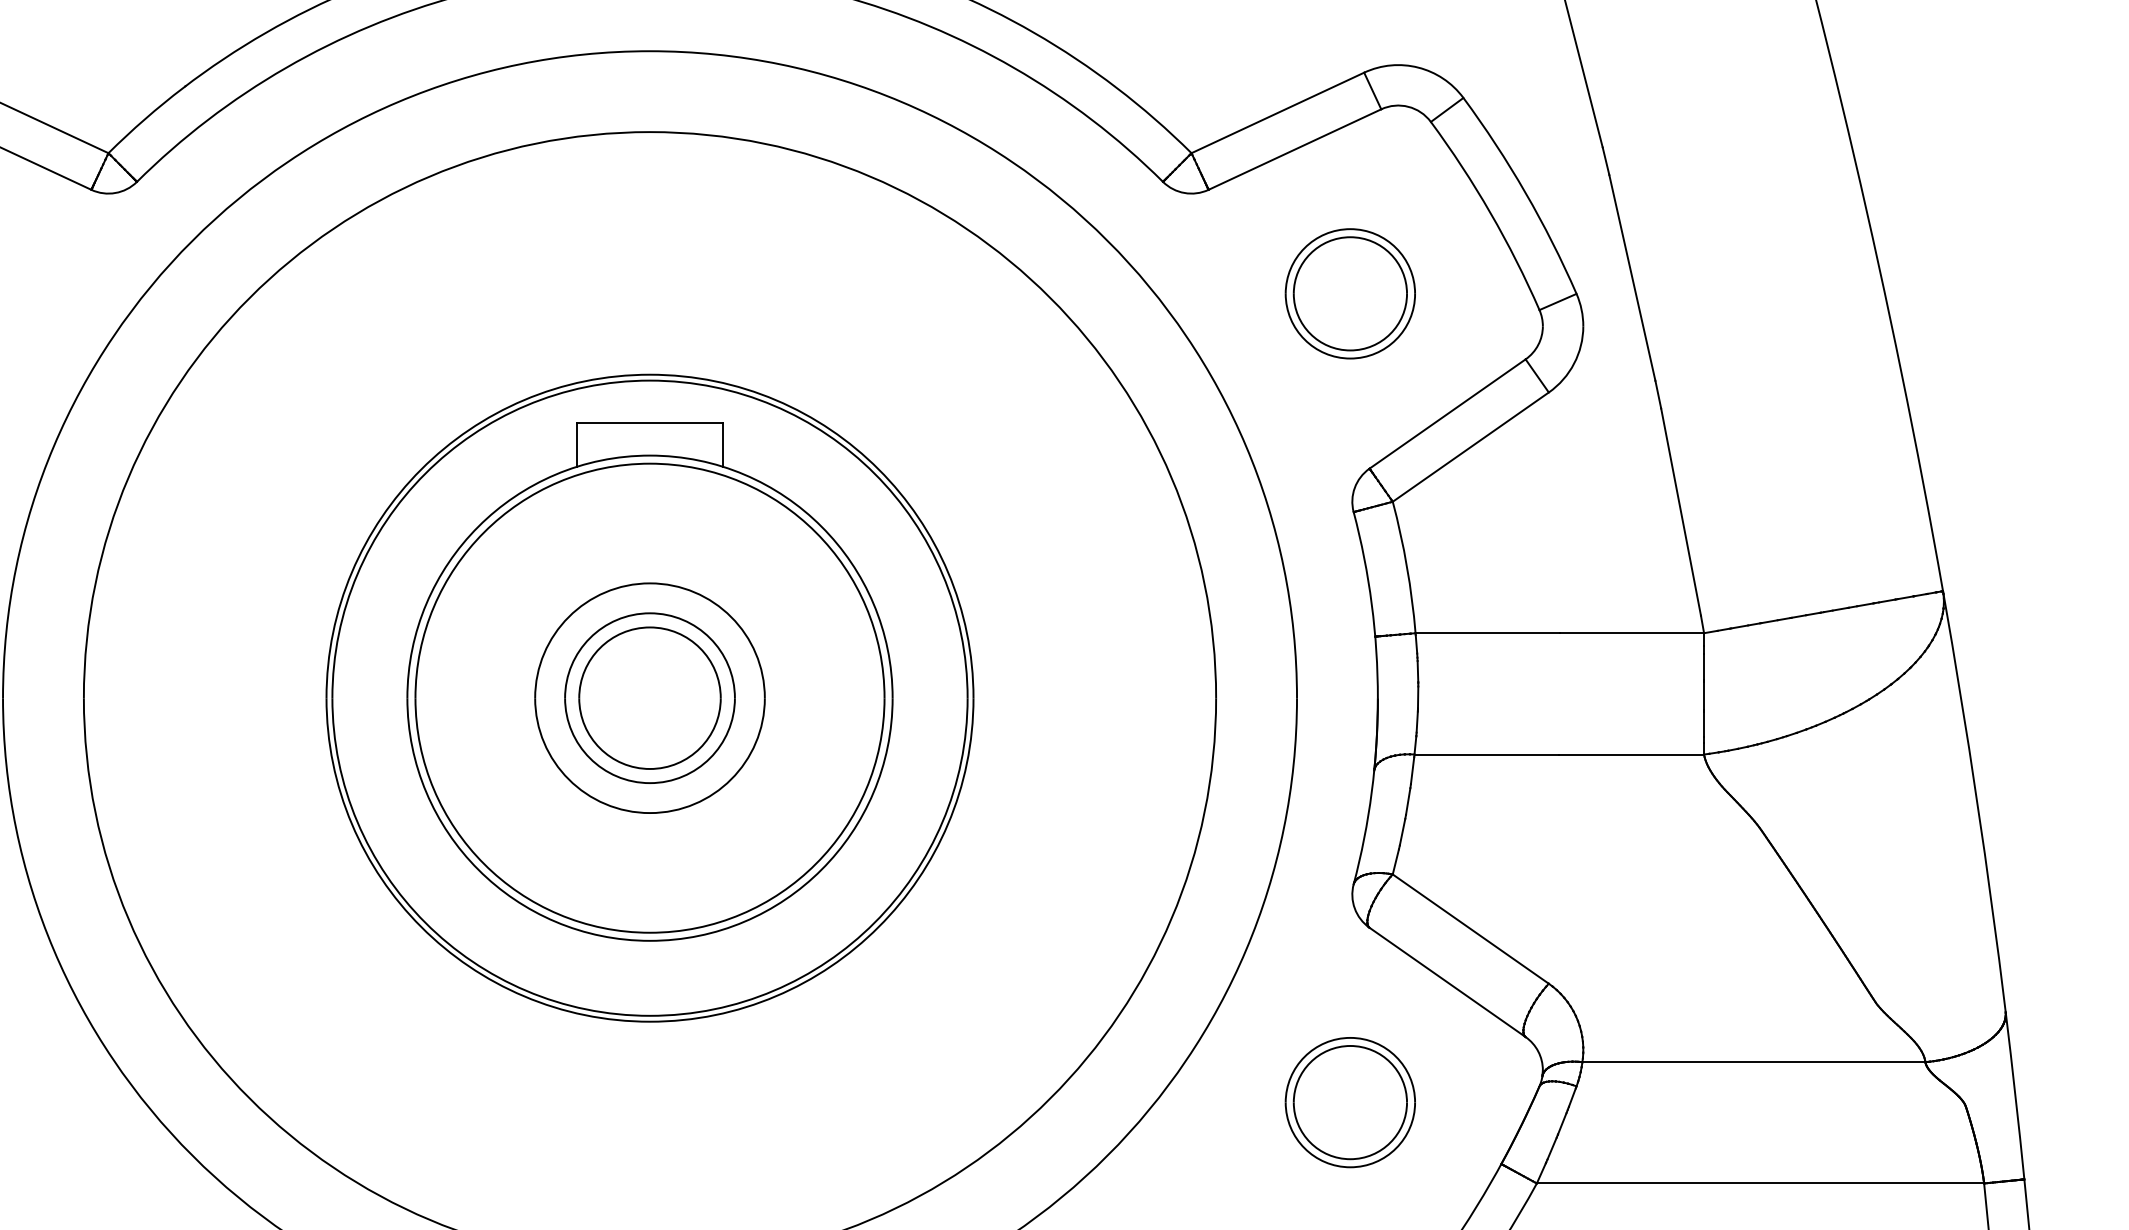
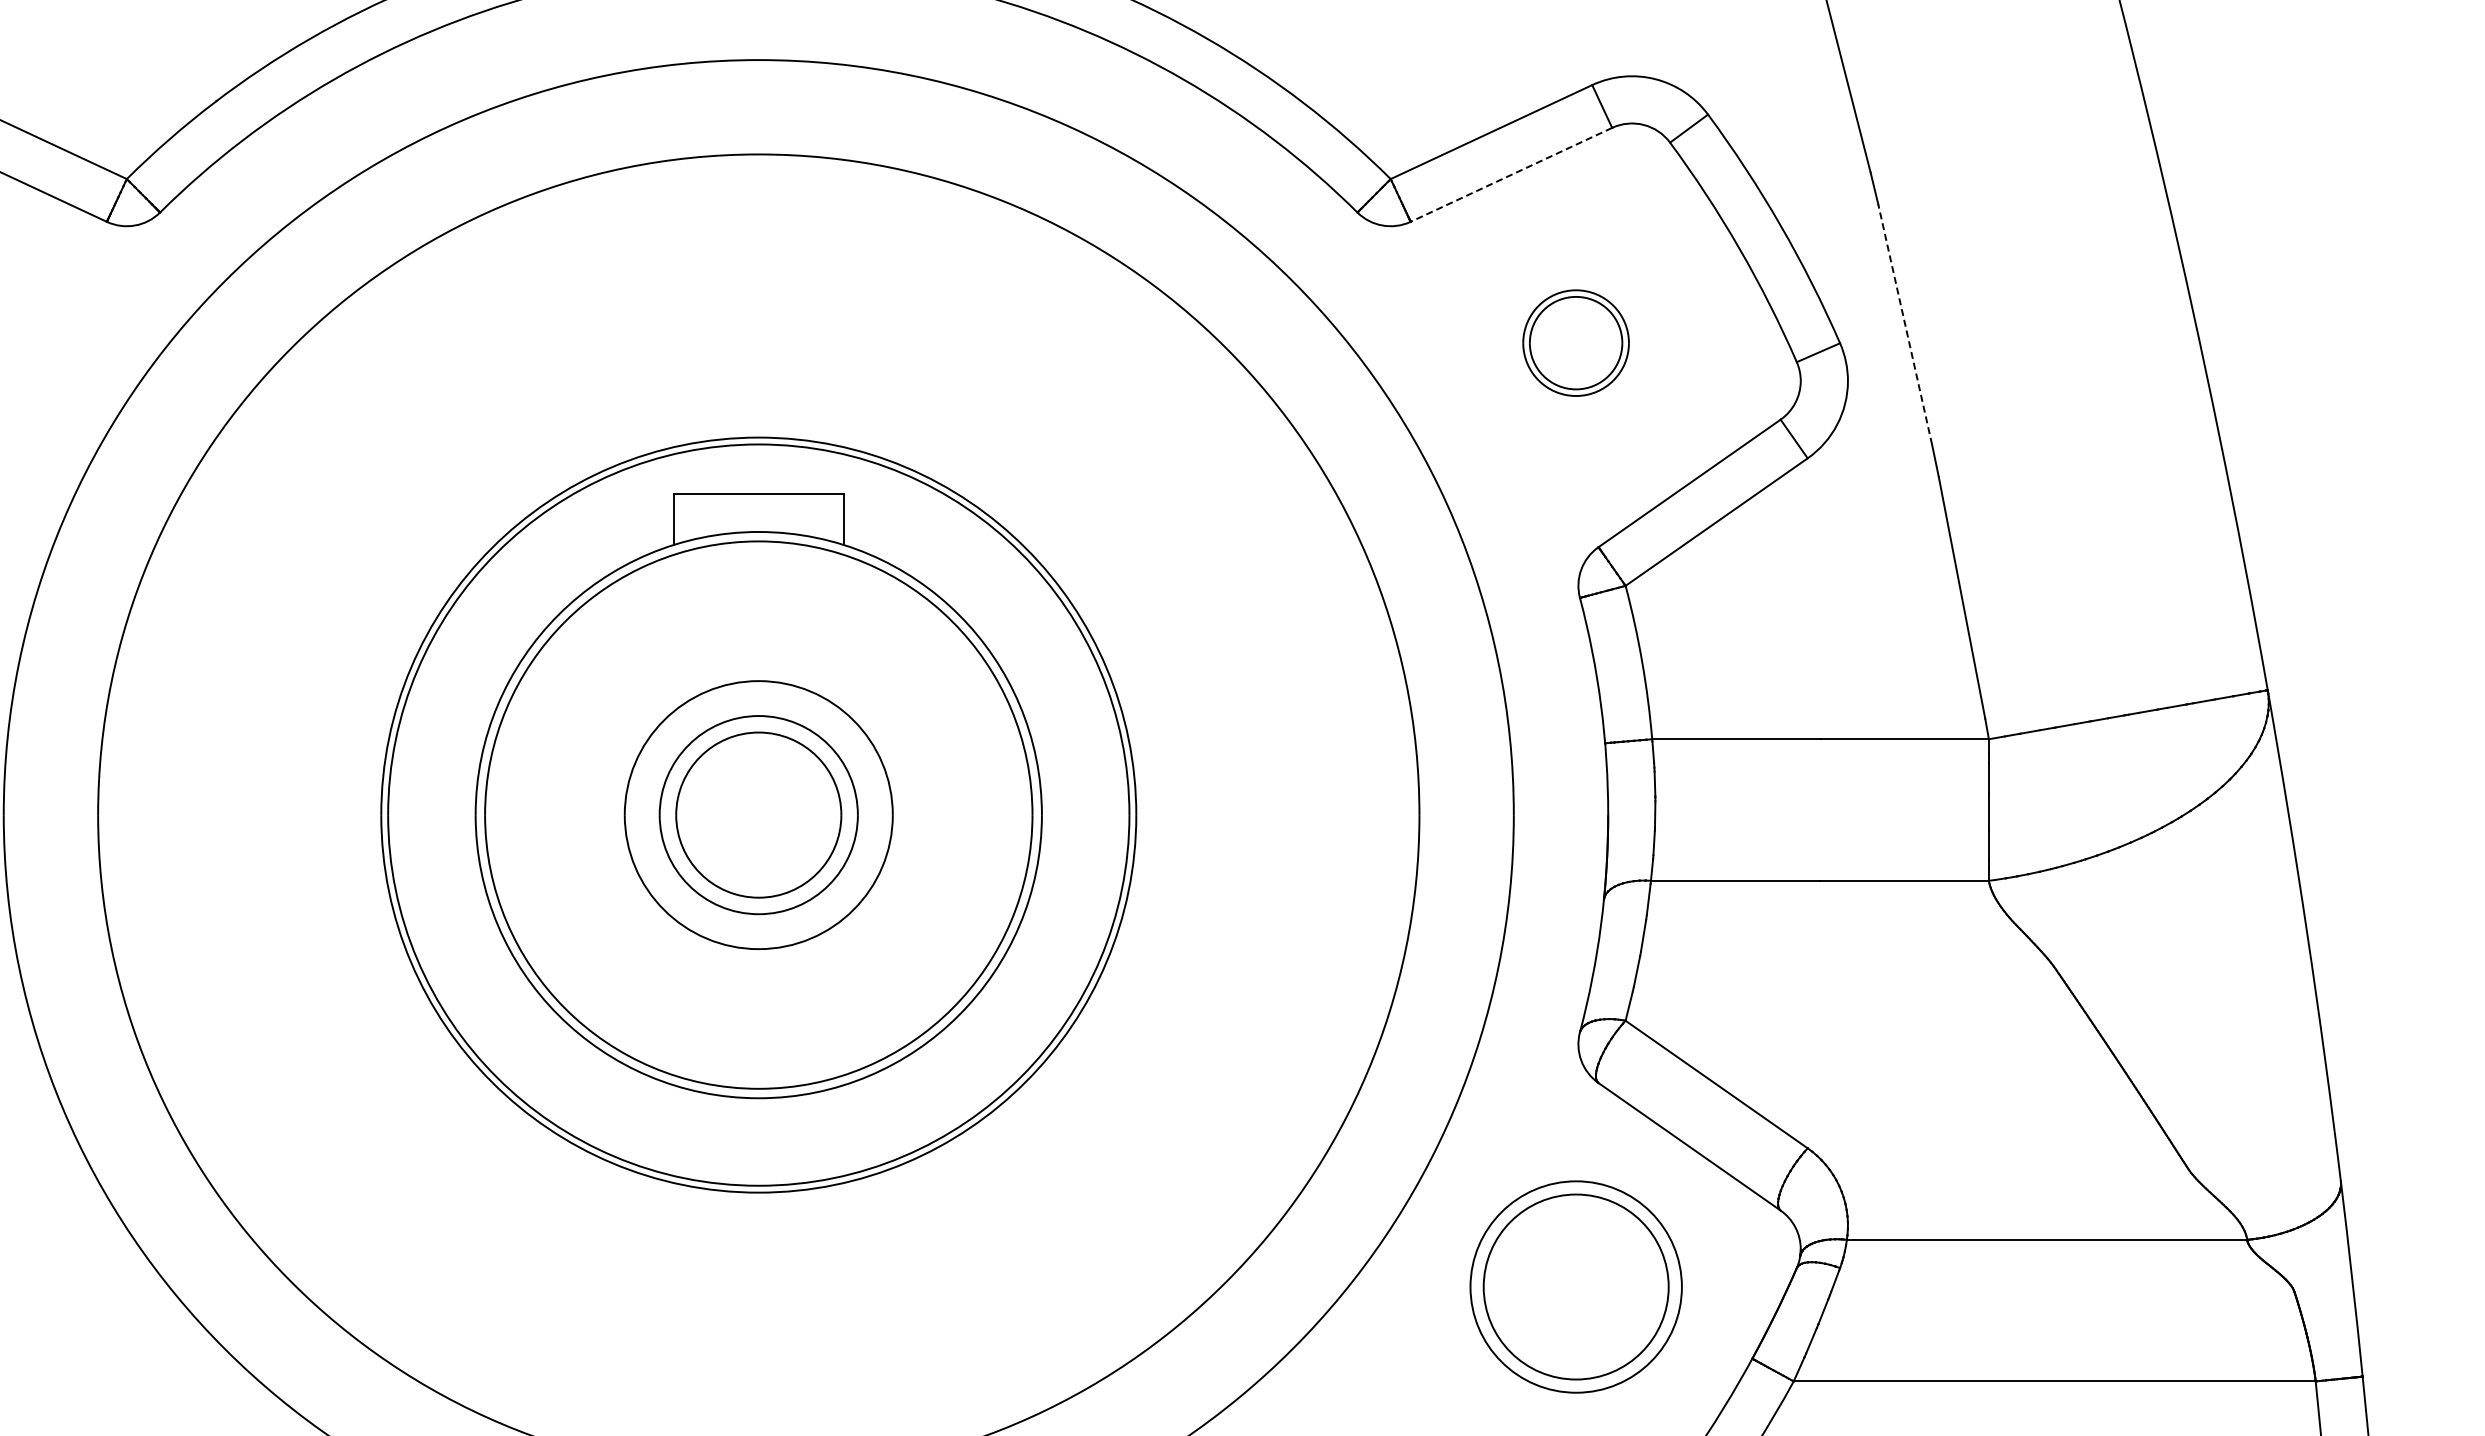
line: (1294, 150) -> (1510, 175), solid -> dashed
line: (1632, 277) -> (1905, 324), solid -> dashed
part: (1349, 293) -> (1575, 342), size x0.7
part: (1349, 1102) -> (1575, 1286), size x1.4

